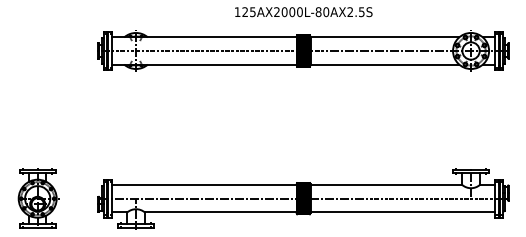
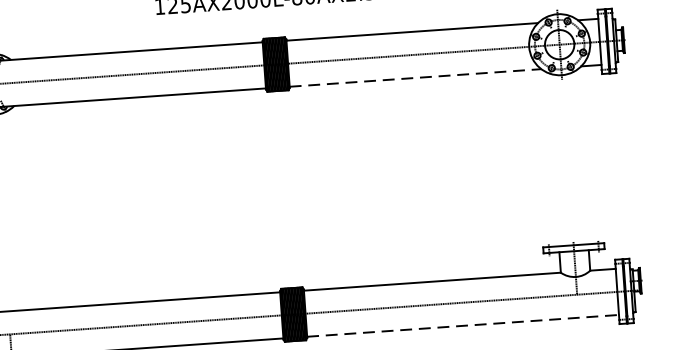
line: (385, 64) -> (416, 77), solid -> dashed
line: (403, 212) -> (464, 326), solid -> dashed

